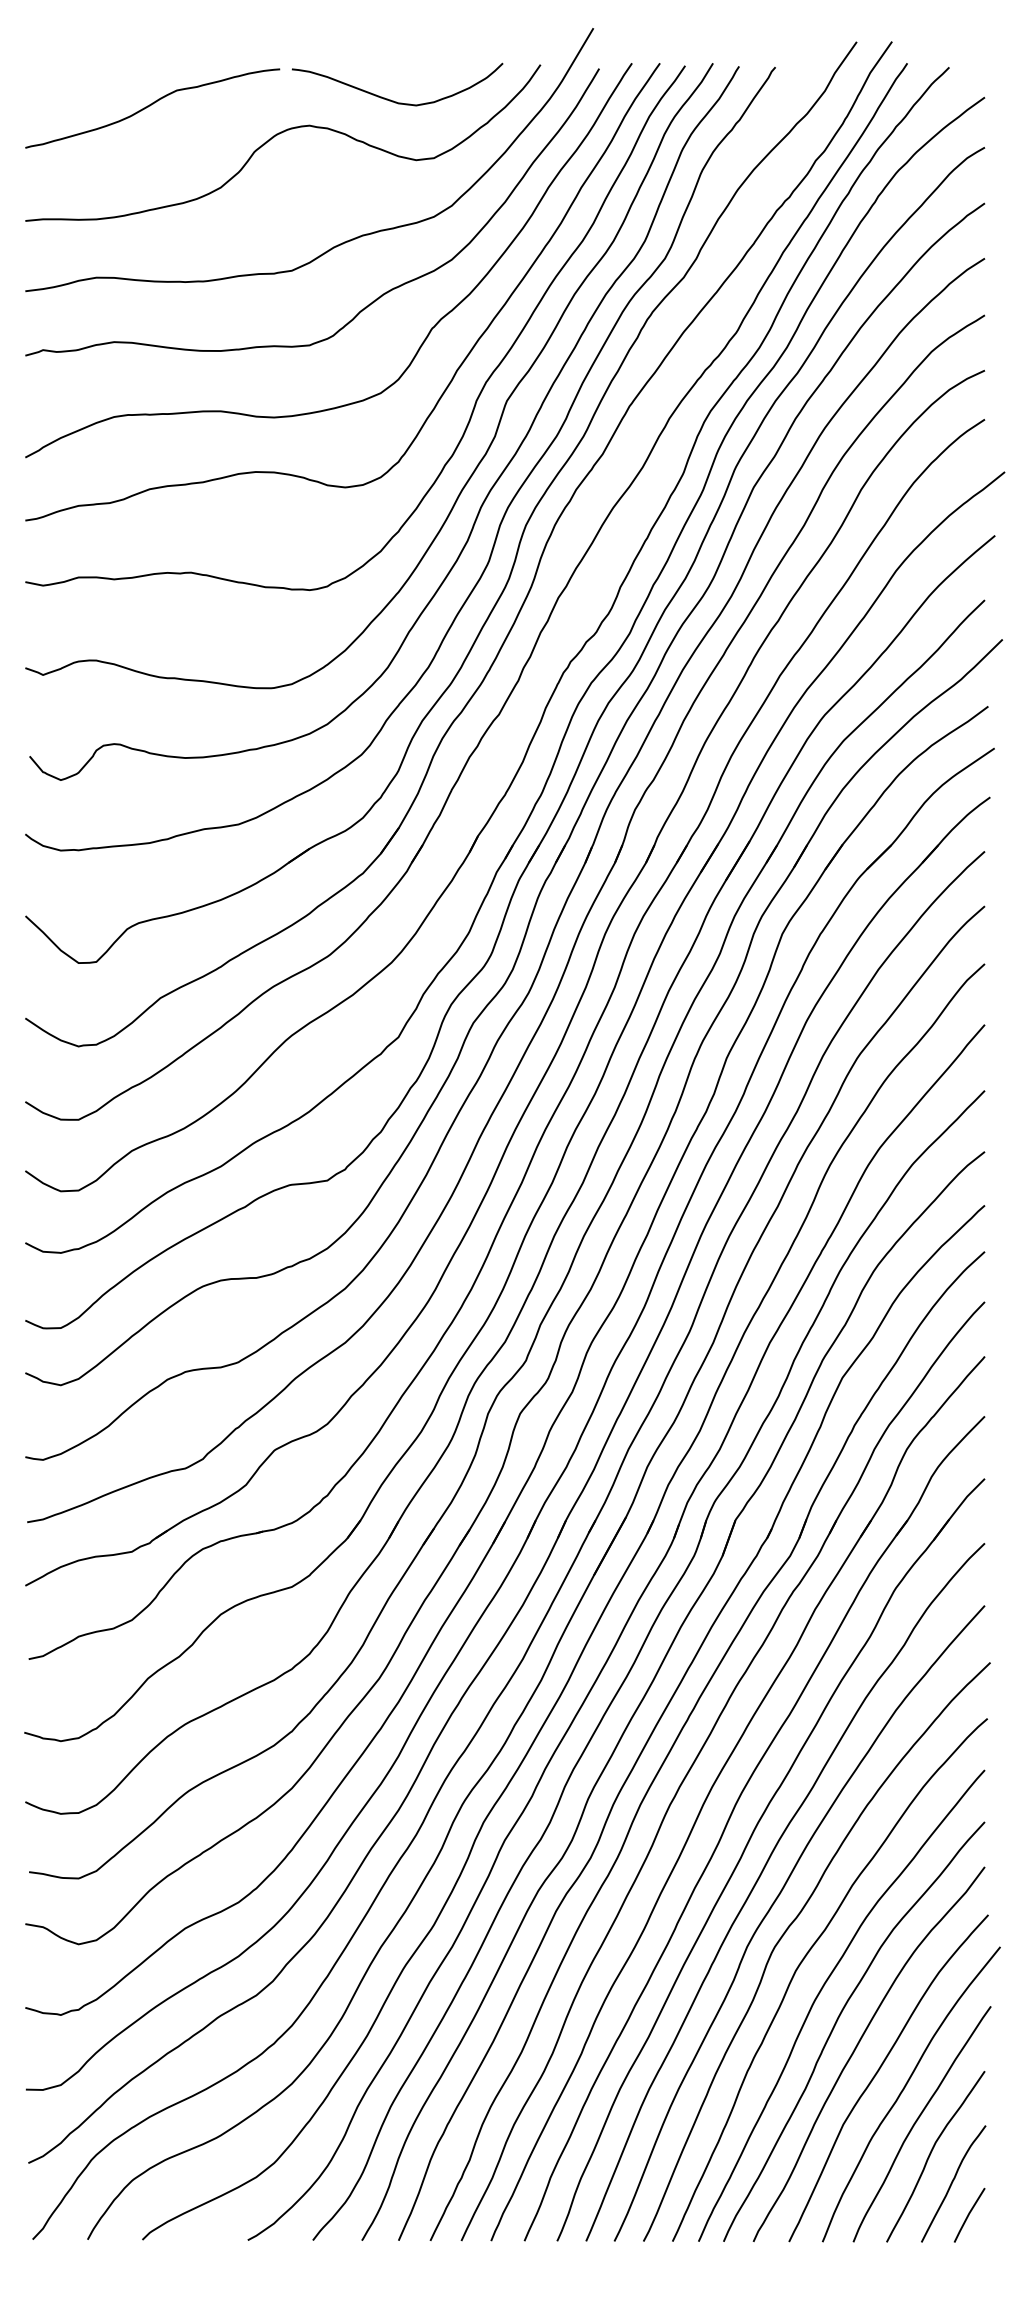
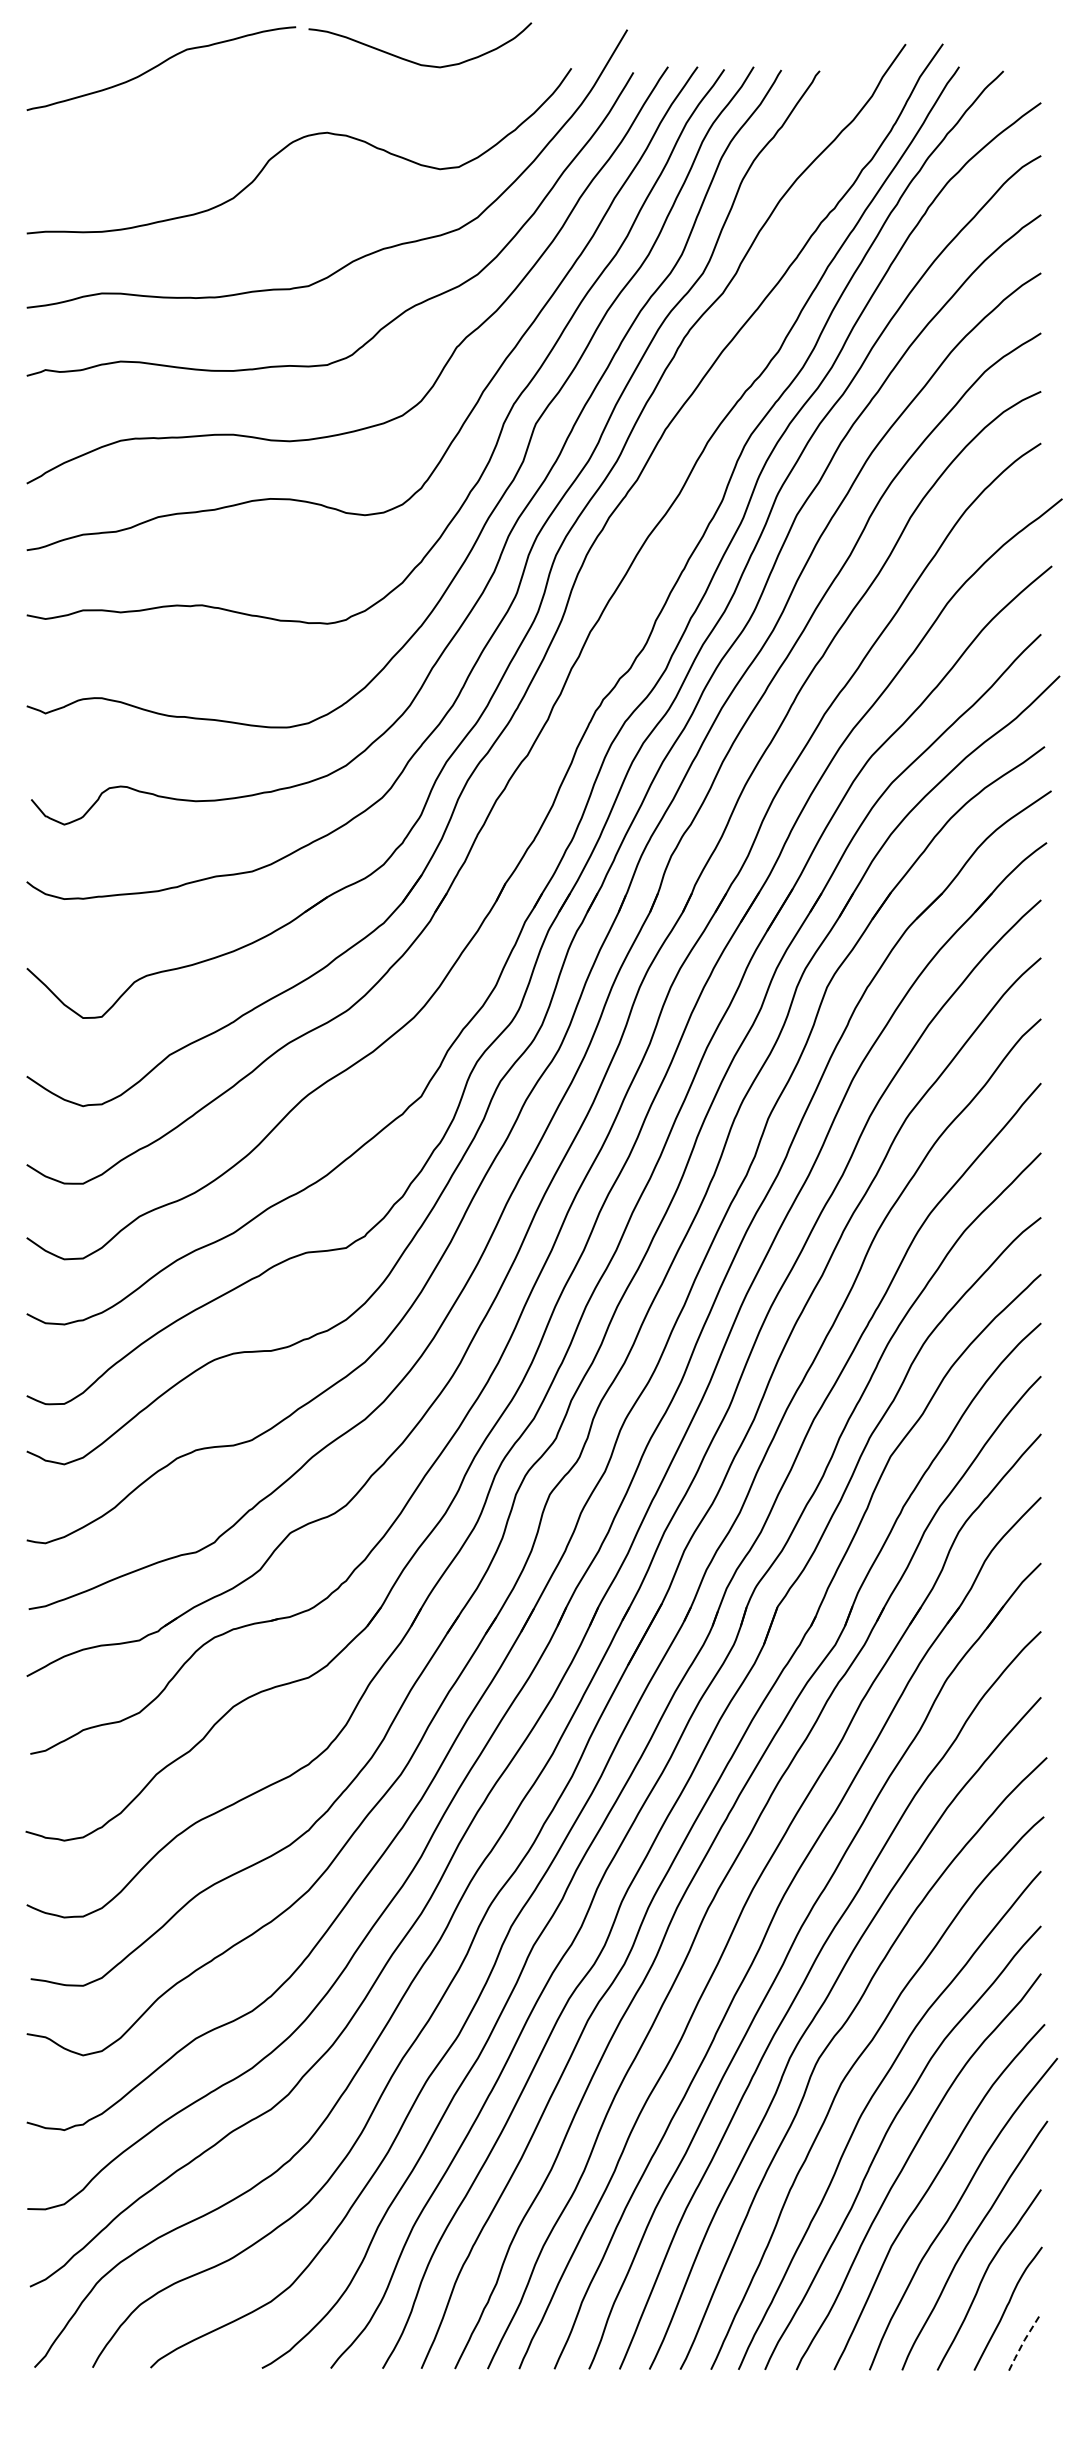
curve: (392, 99) -> (414, 61), moved
curve: (151, 105) -> (160, 65), moved
line: (968, 2214) -> (1023, 2341), solid -> dashed

